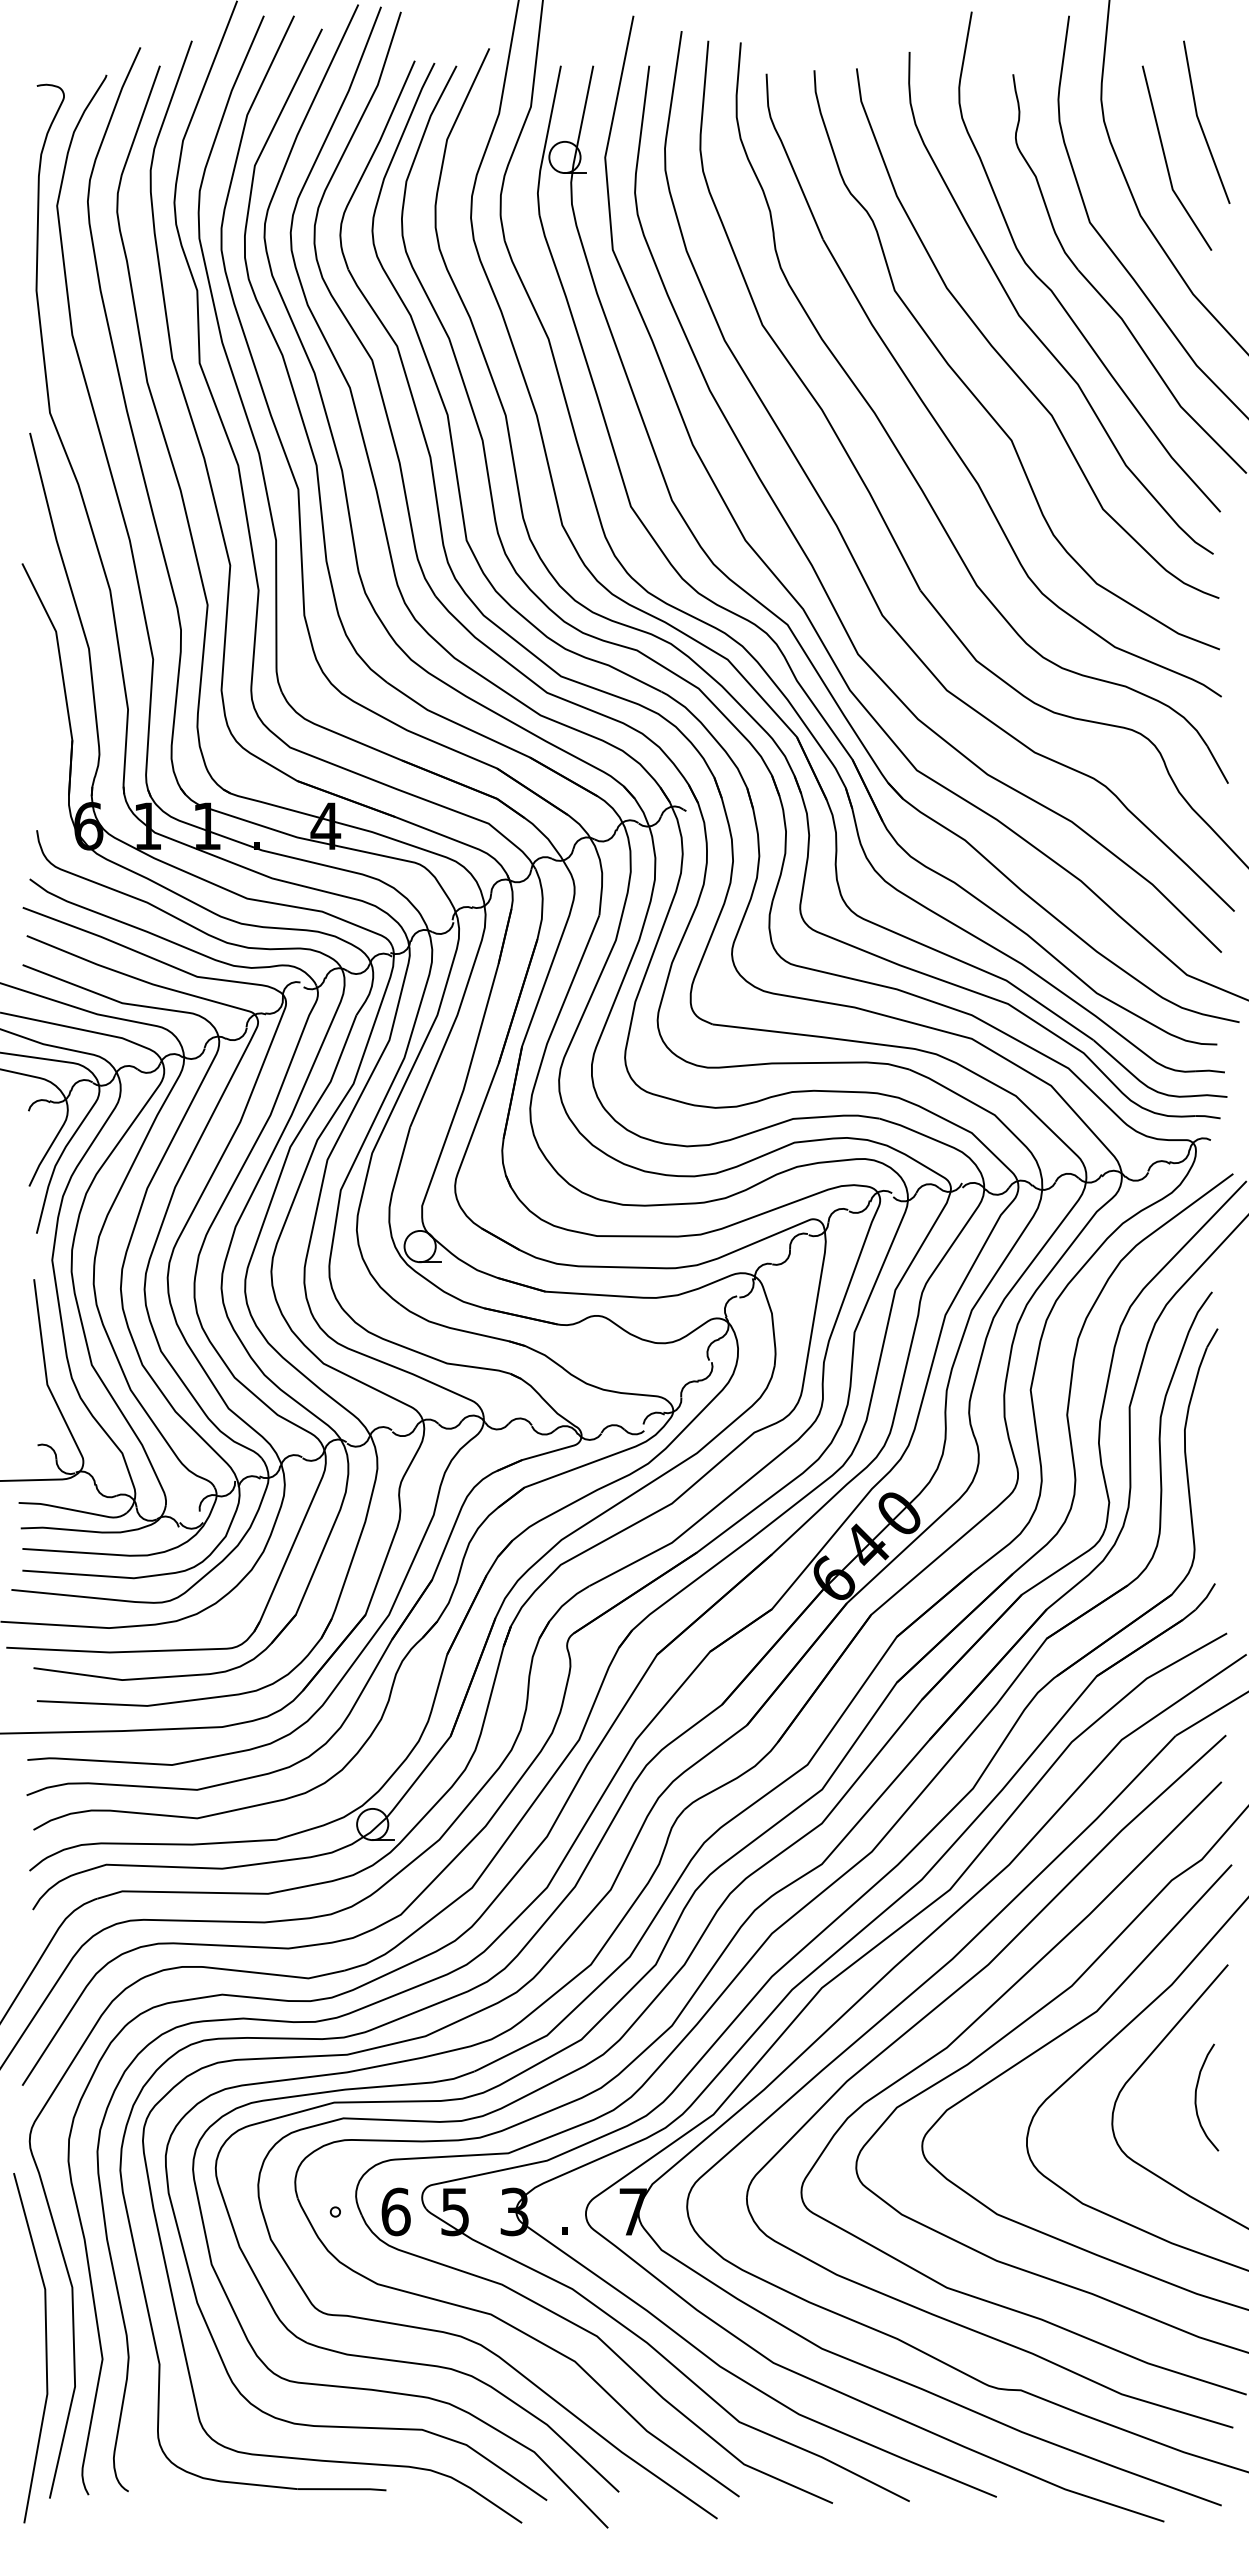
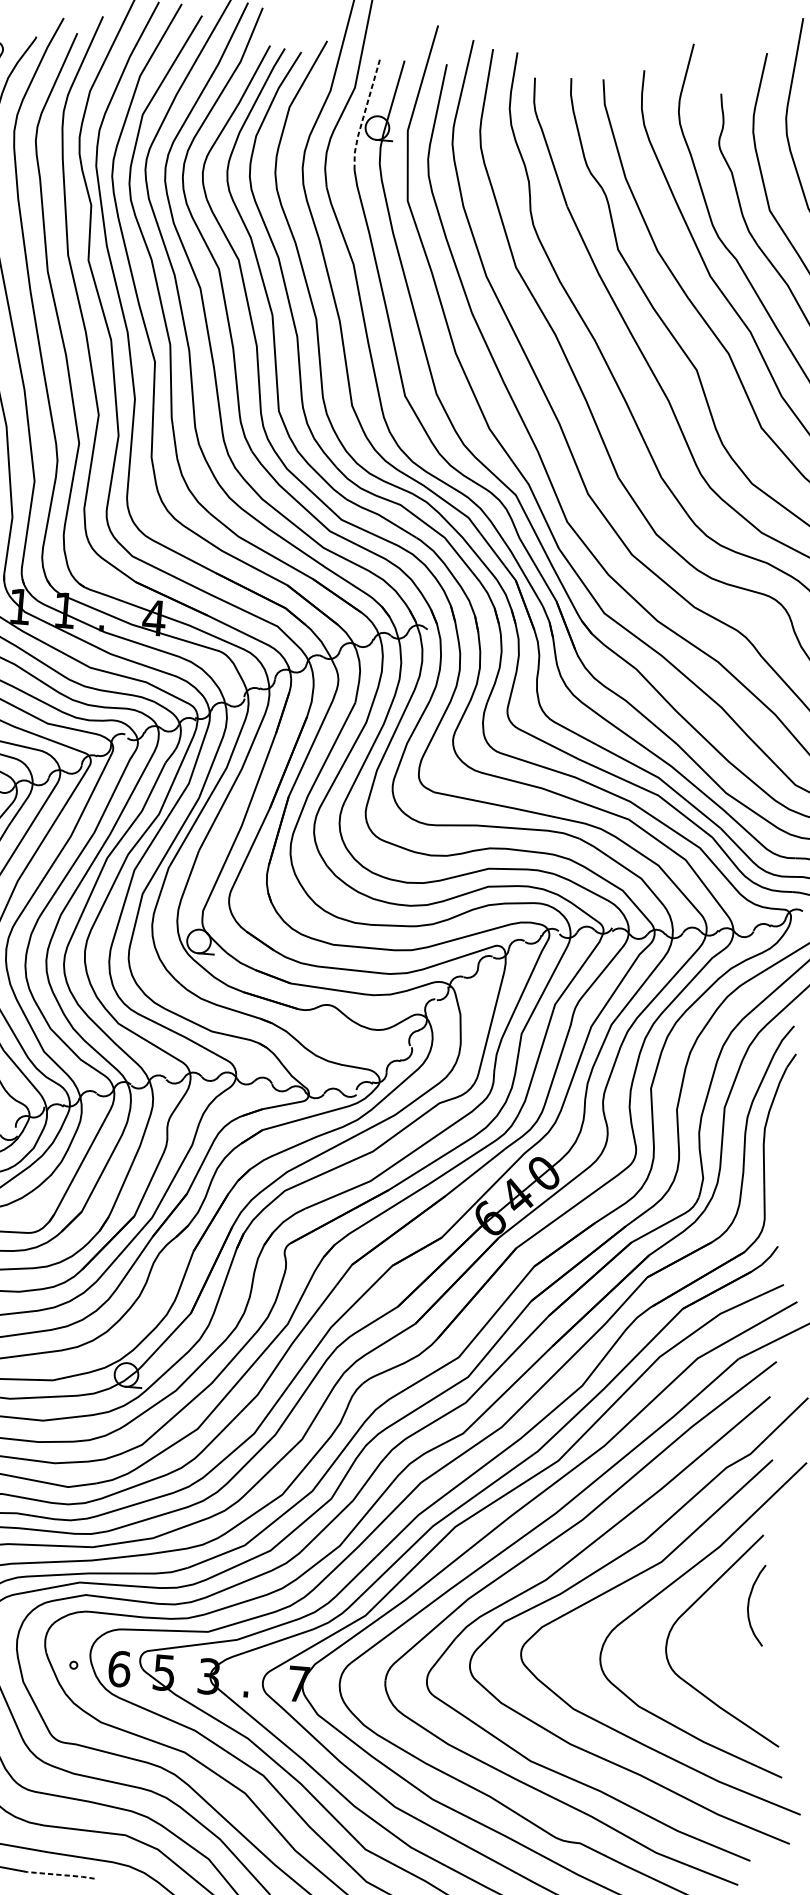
line: (546, 140) -> (364, 114), solid -> dashed
curve: (1196, 2097) -> (749, 1604), moved
line: (342, 2489) -> (61, 1875), solid -> dashed

